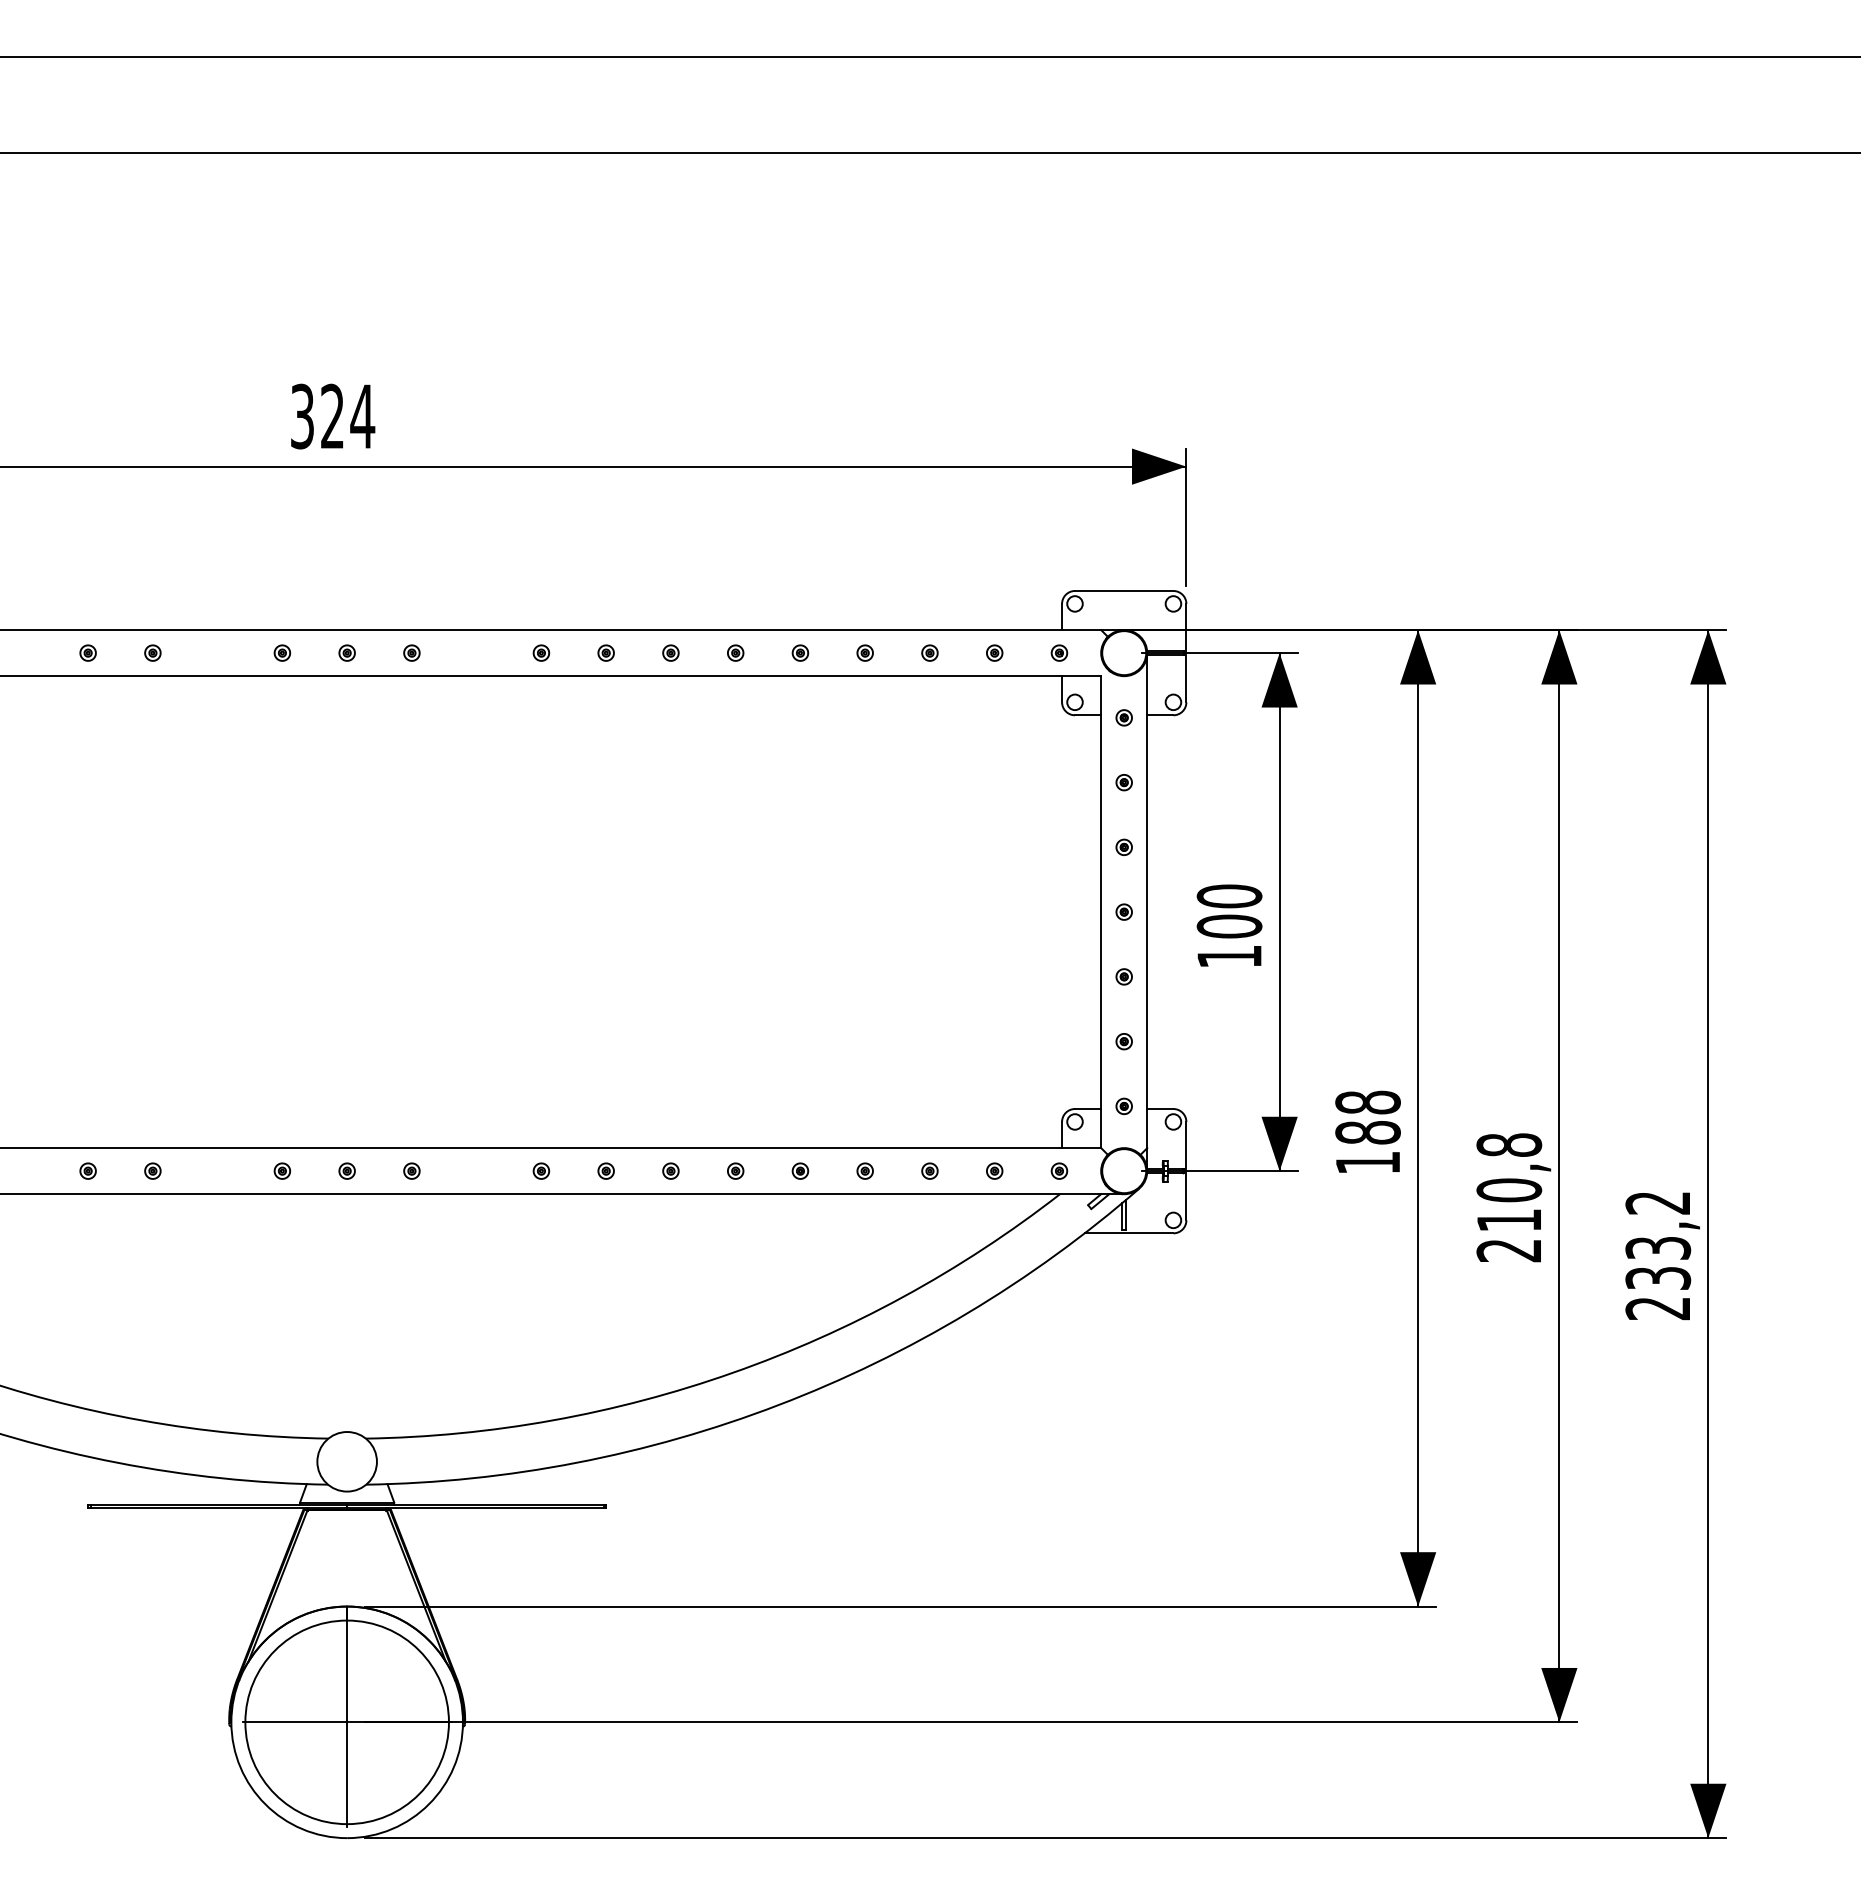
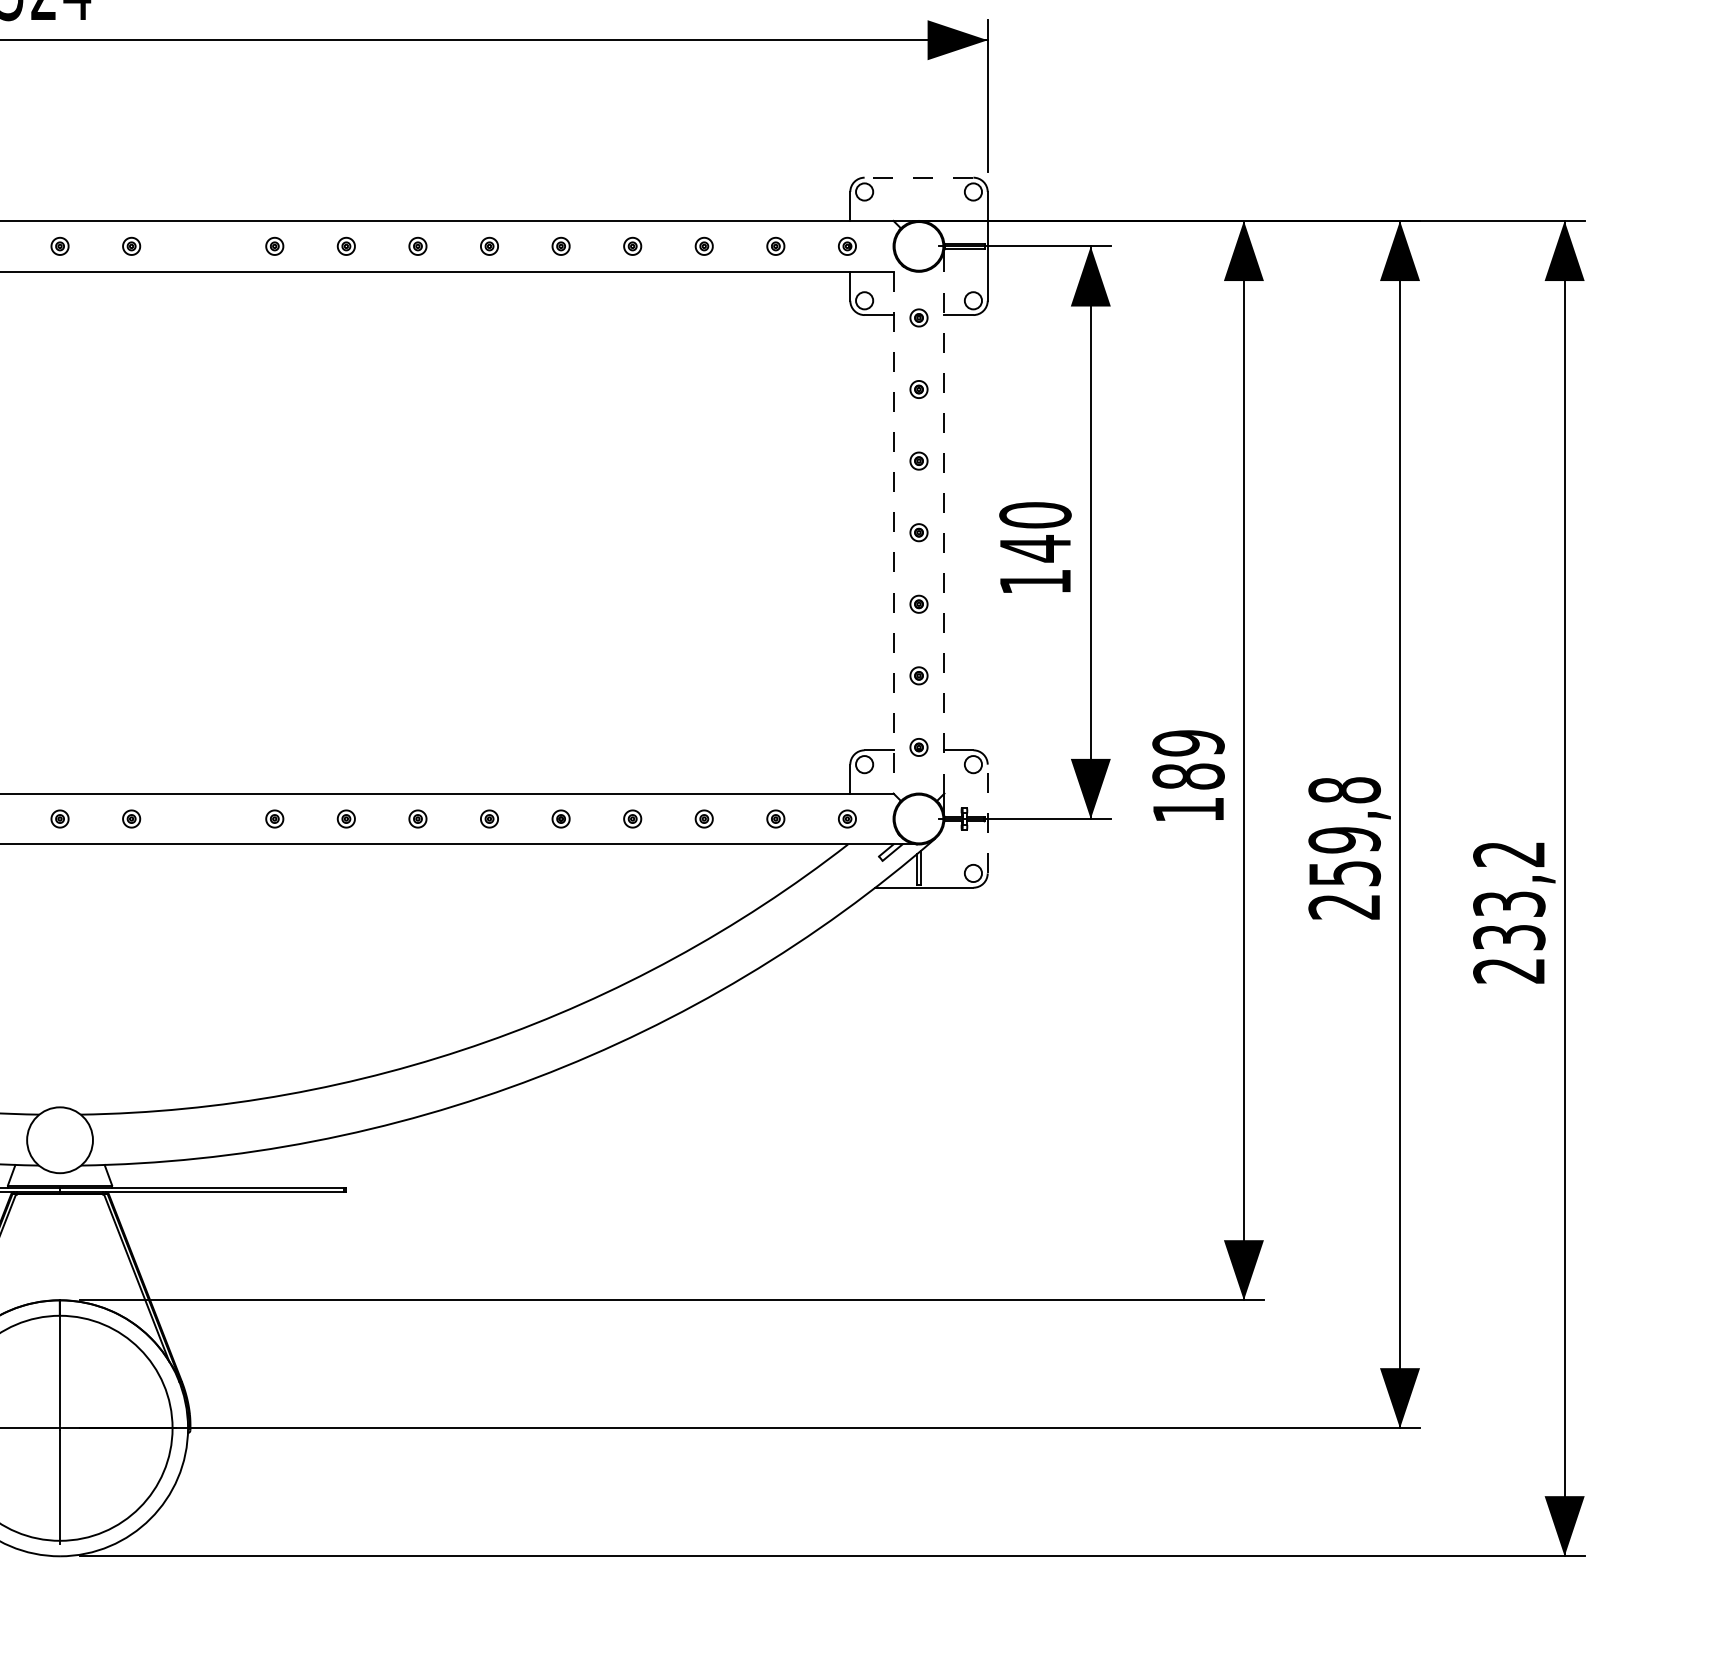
line: (1123, 590) -> (918, 177), solid -> dashed
line: (1147, 901) -> (944, 520), solid -> dashed
line: (1101, 912) -> (893, 533), solid -> dashed
text: (1229, 926) -> (1035, 548), 100 -> 140
text: (1367, 1102) -> (1187, 743), 188 -> 189
line: (1186, 1170) -> (987, 818), solid -> dashed
text: (1509, 1204) -> (1344, 855), 210,8 -> 259,8

